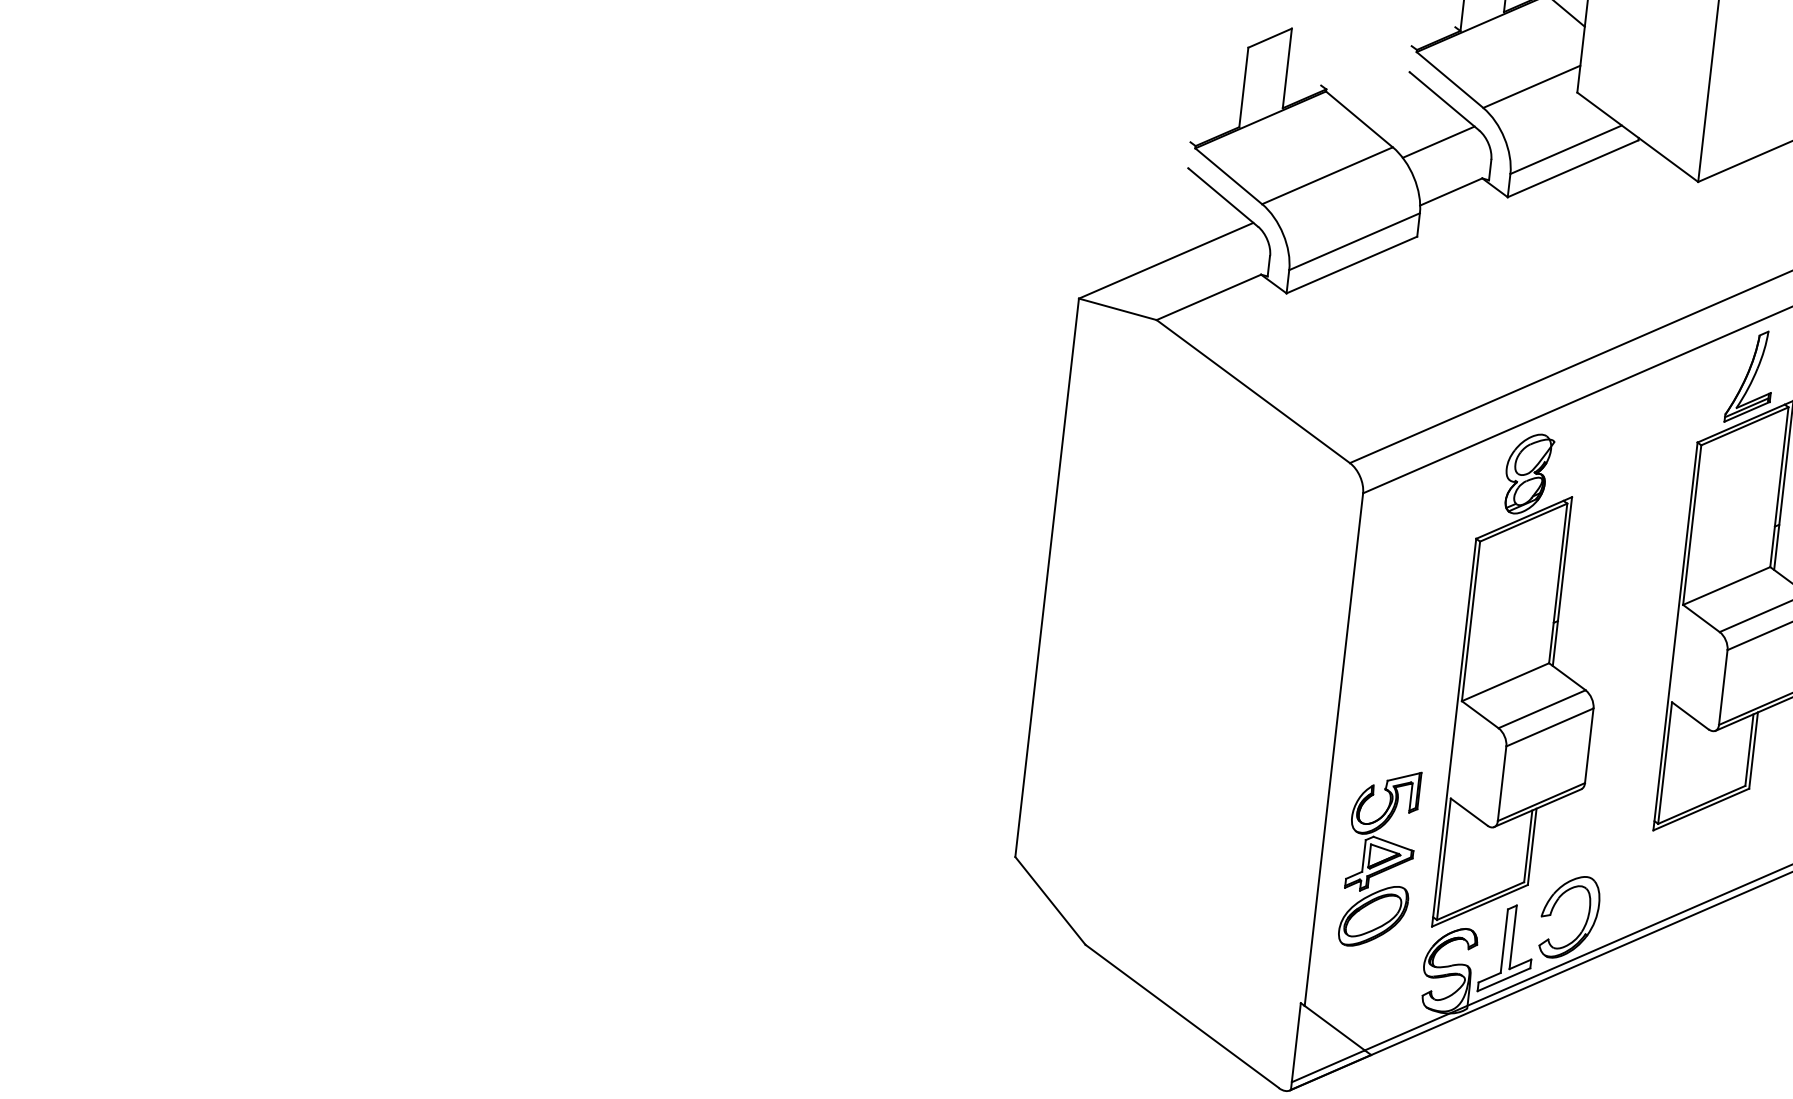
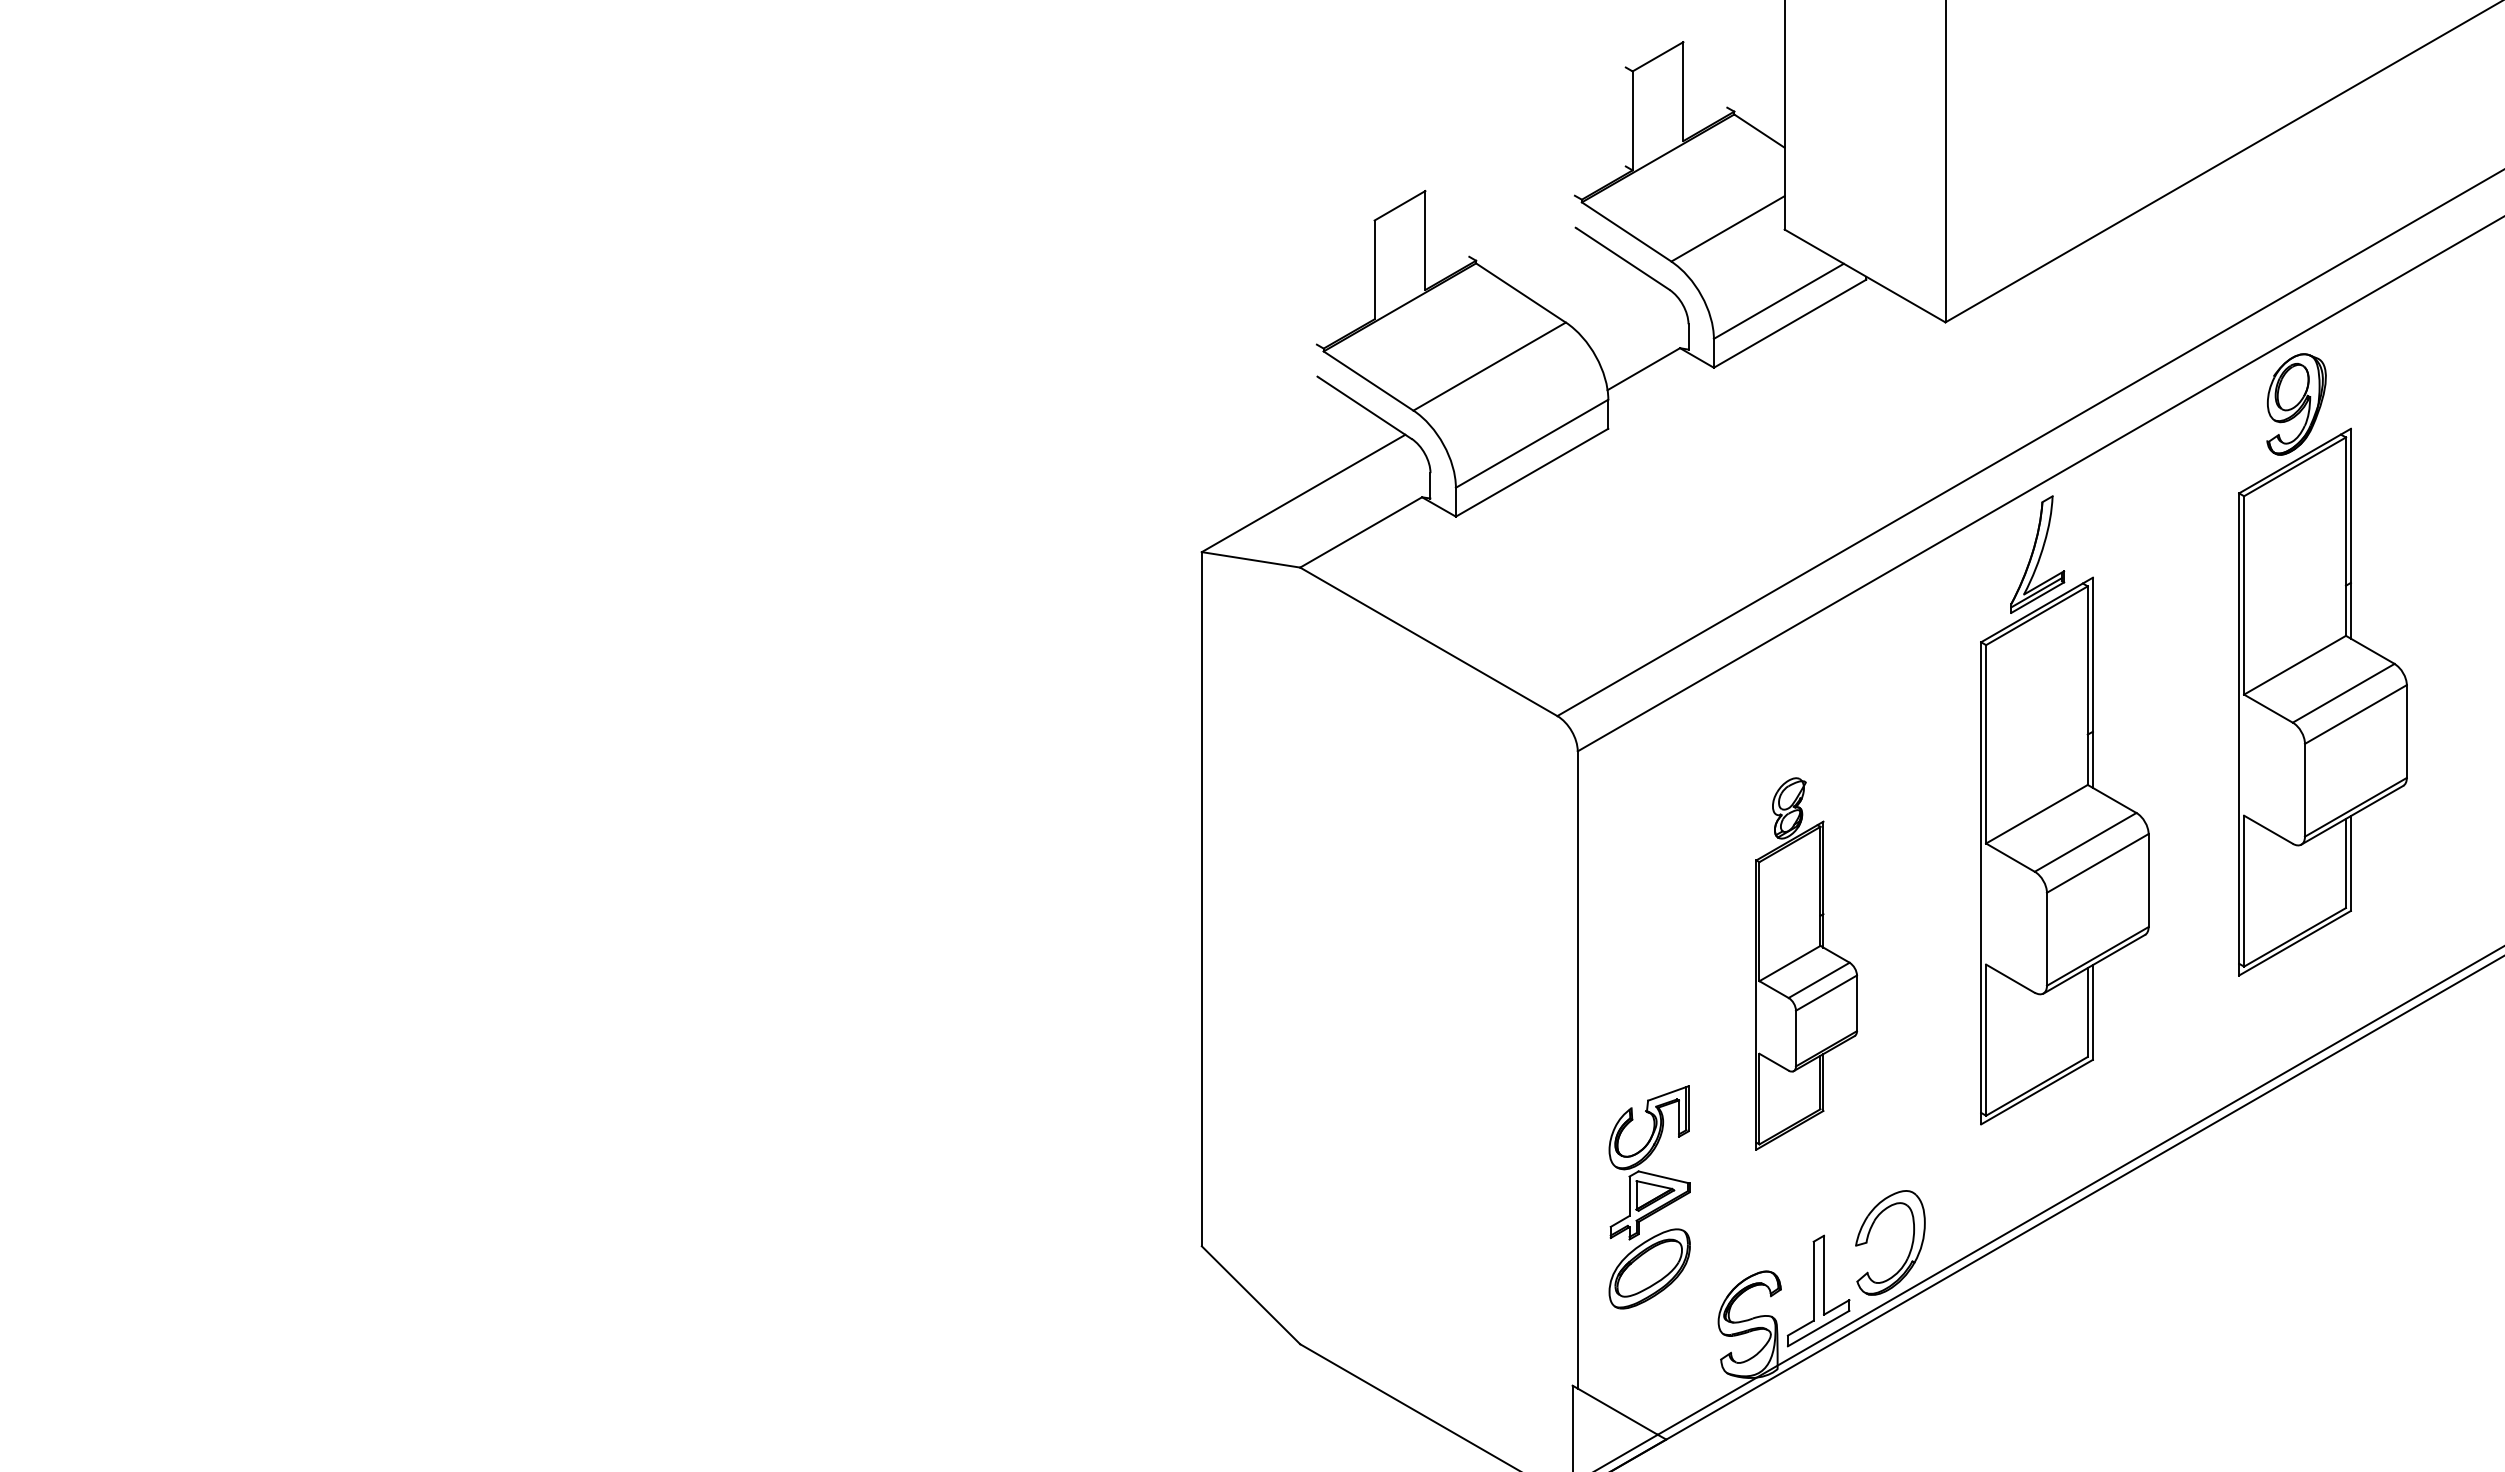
line: (1438, 141) -> (1621, 309), removed
part: (1527, 684) -> (1806, 963), size x0.6

